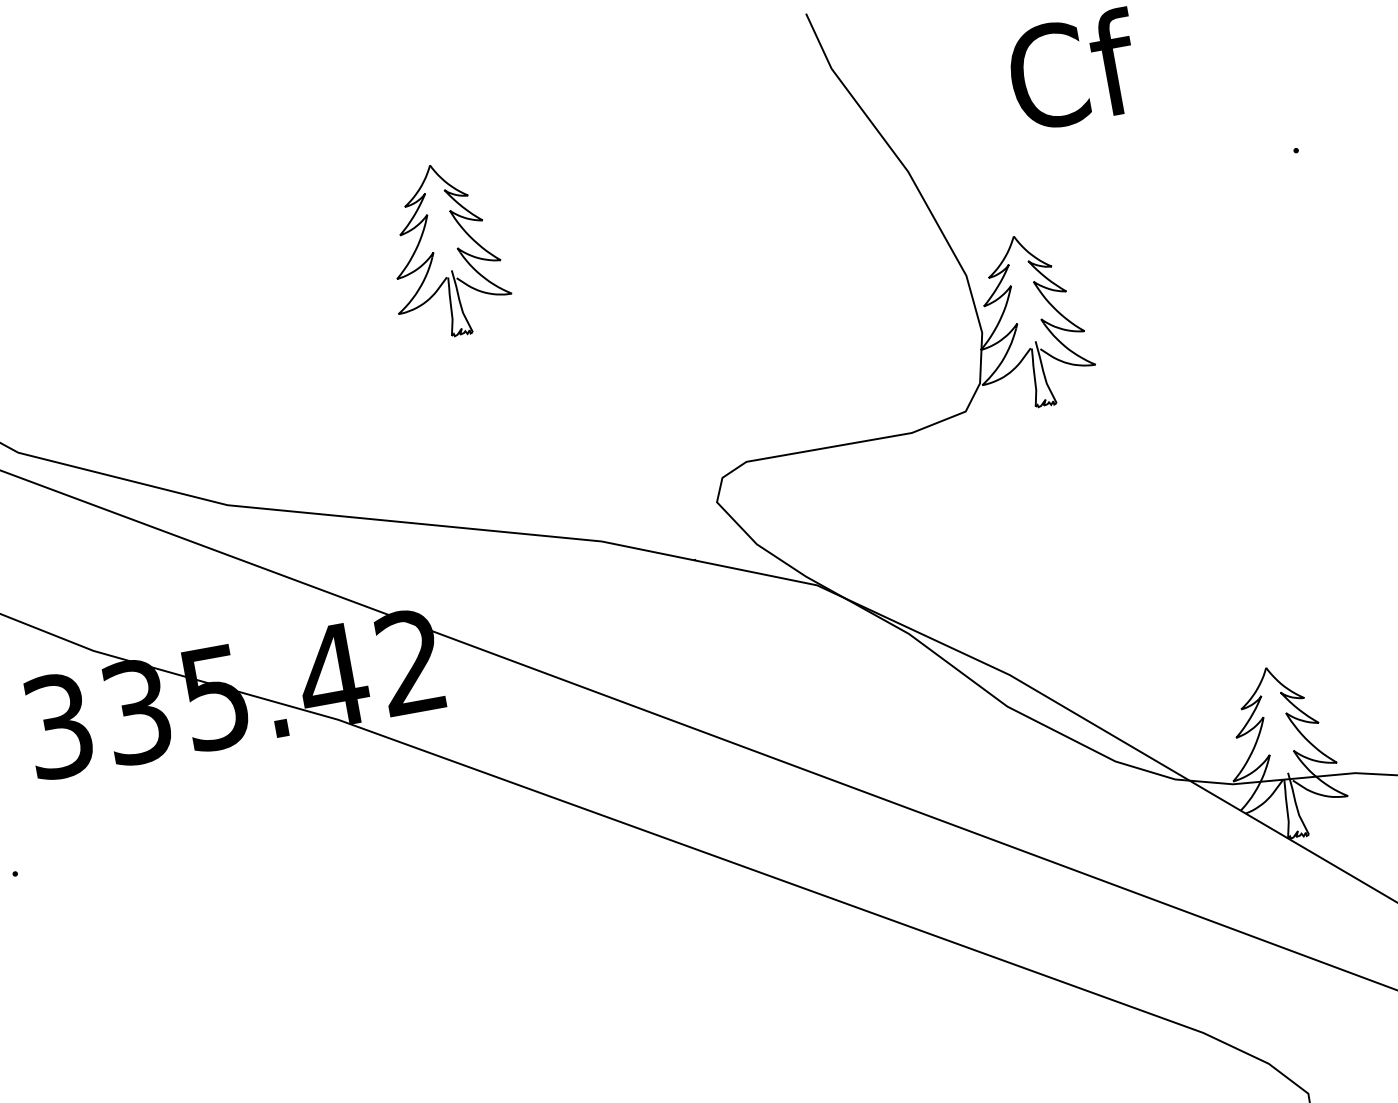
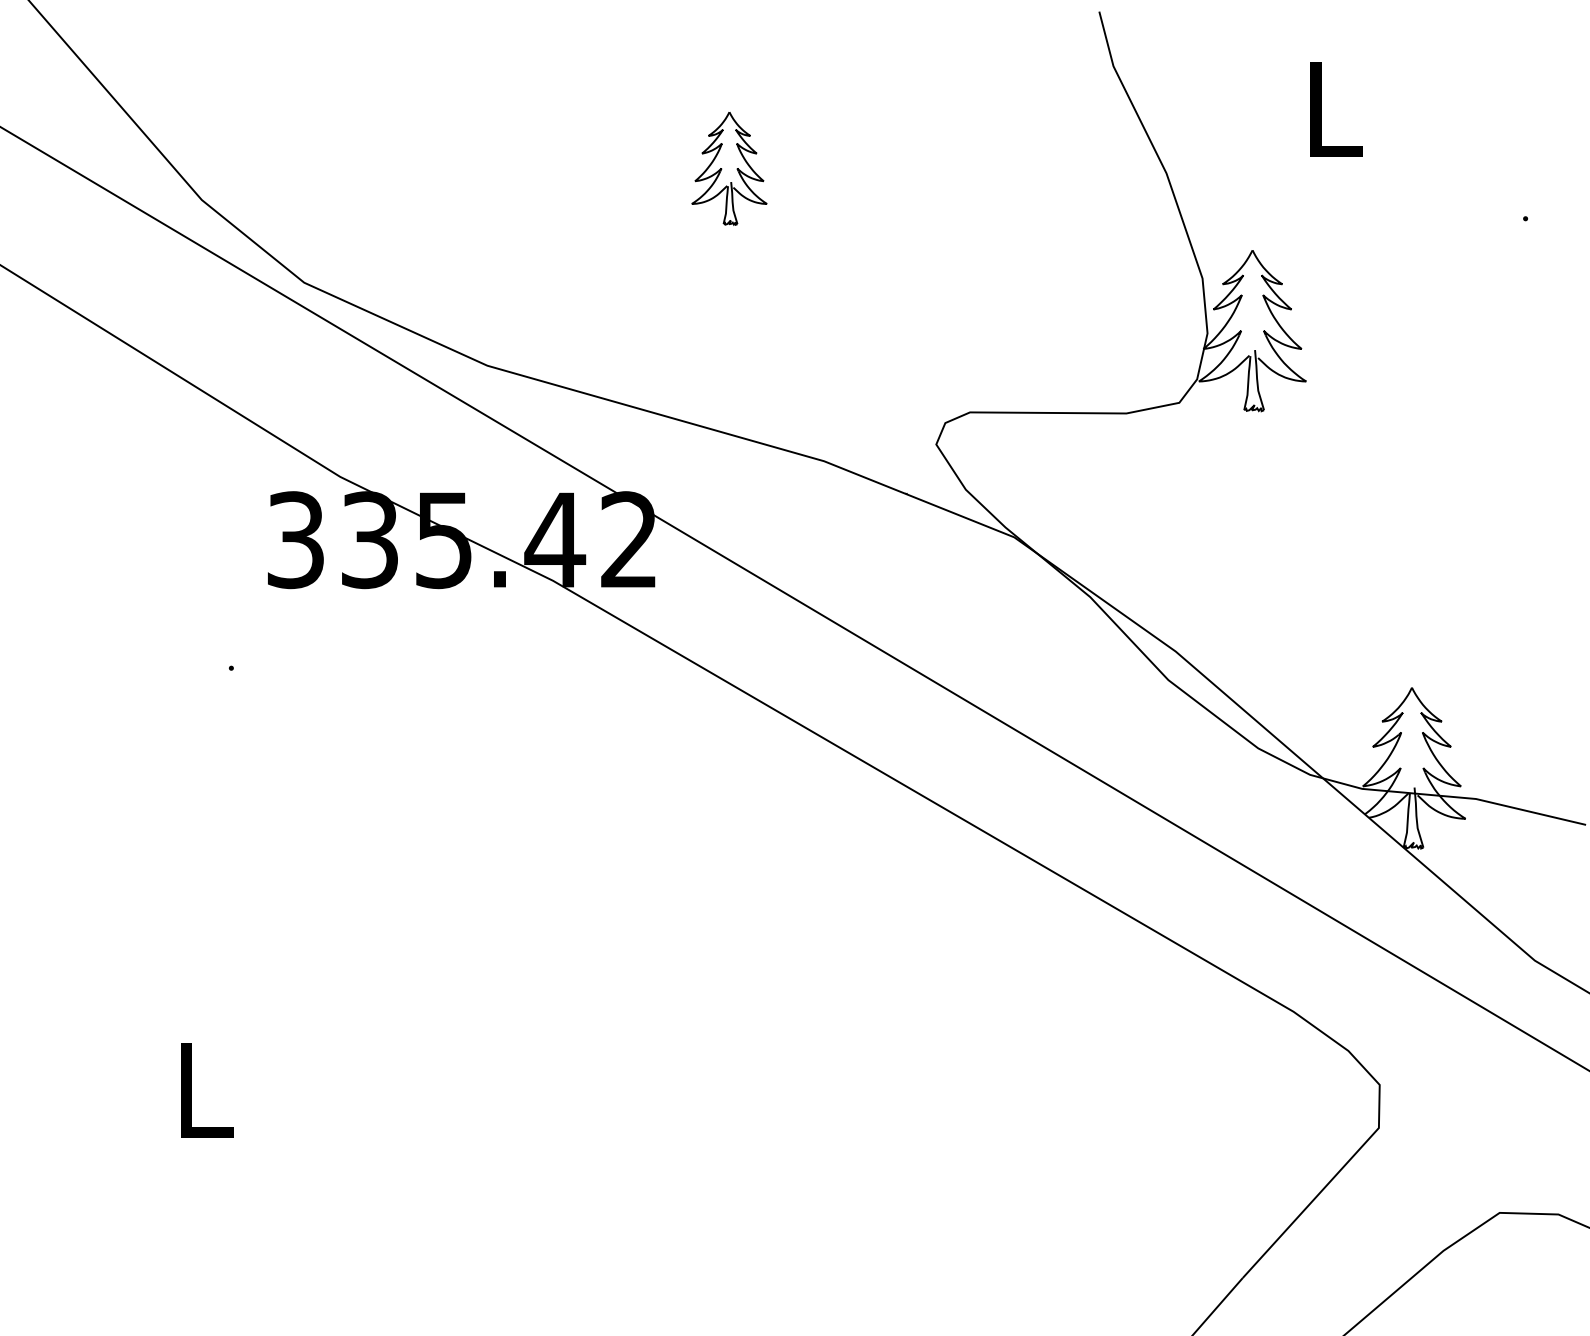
text: (1074, 70) -> (1335, 108), Cf -> L
part: (445, 250) -> (729, 168), size x0.7

